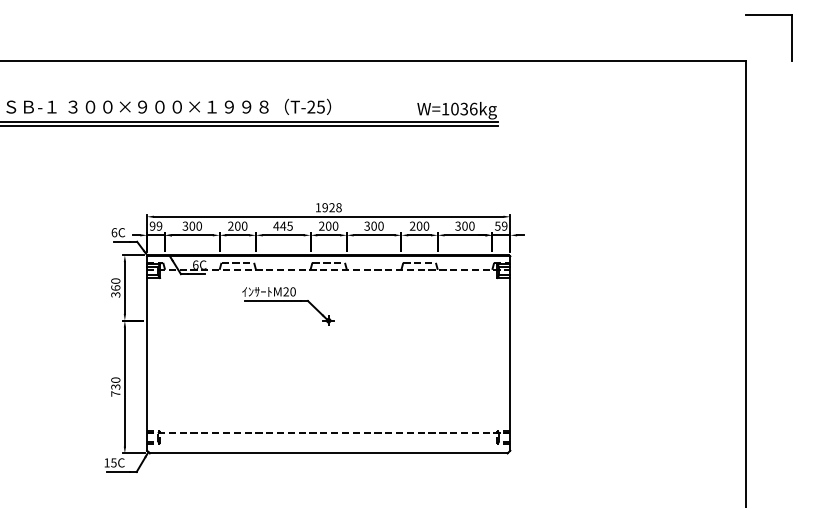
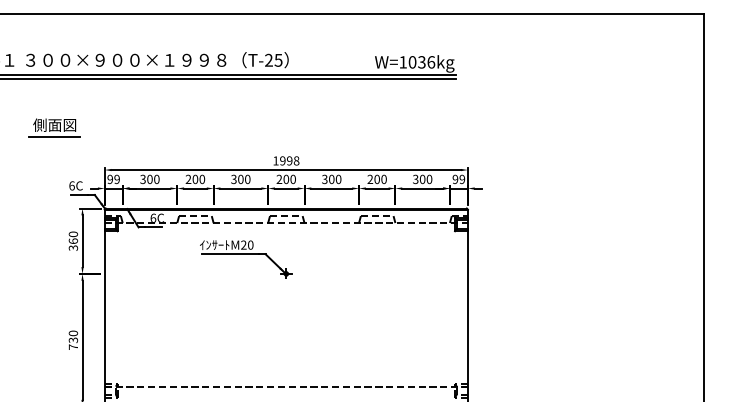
part: (96, 174) -> (54, 127), added
text: (331, 207) -> (289, 160), 1928 -> 1998
text: (282, 225) -> (240, 178), 445 -> 300
text: (497, 225) -> (455, 178), 59 -> 99

